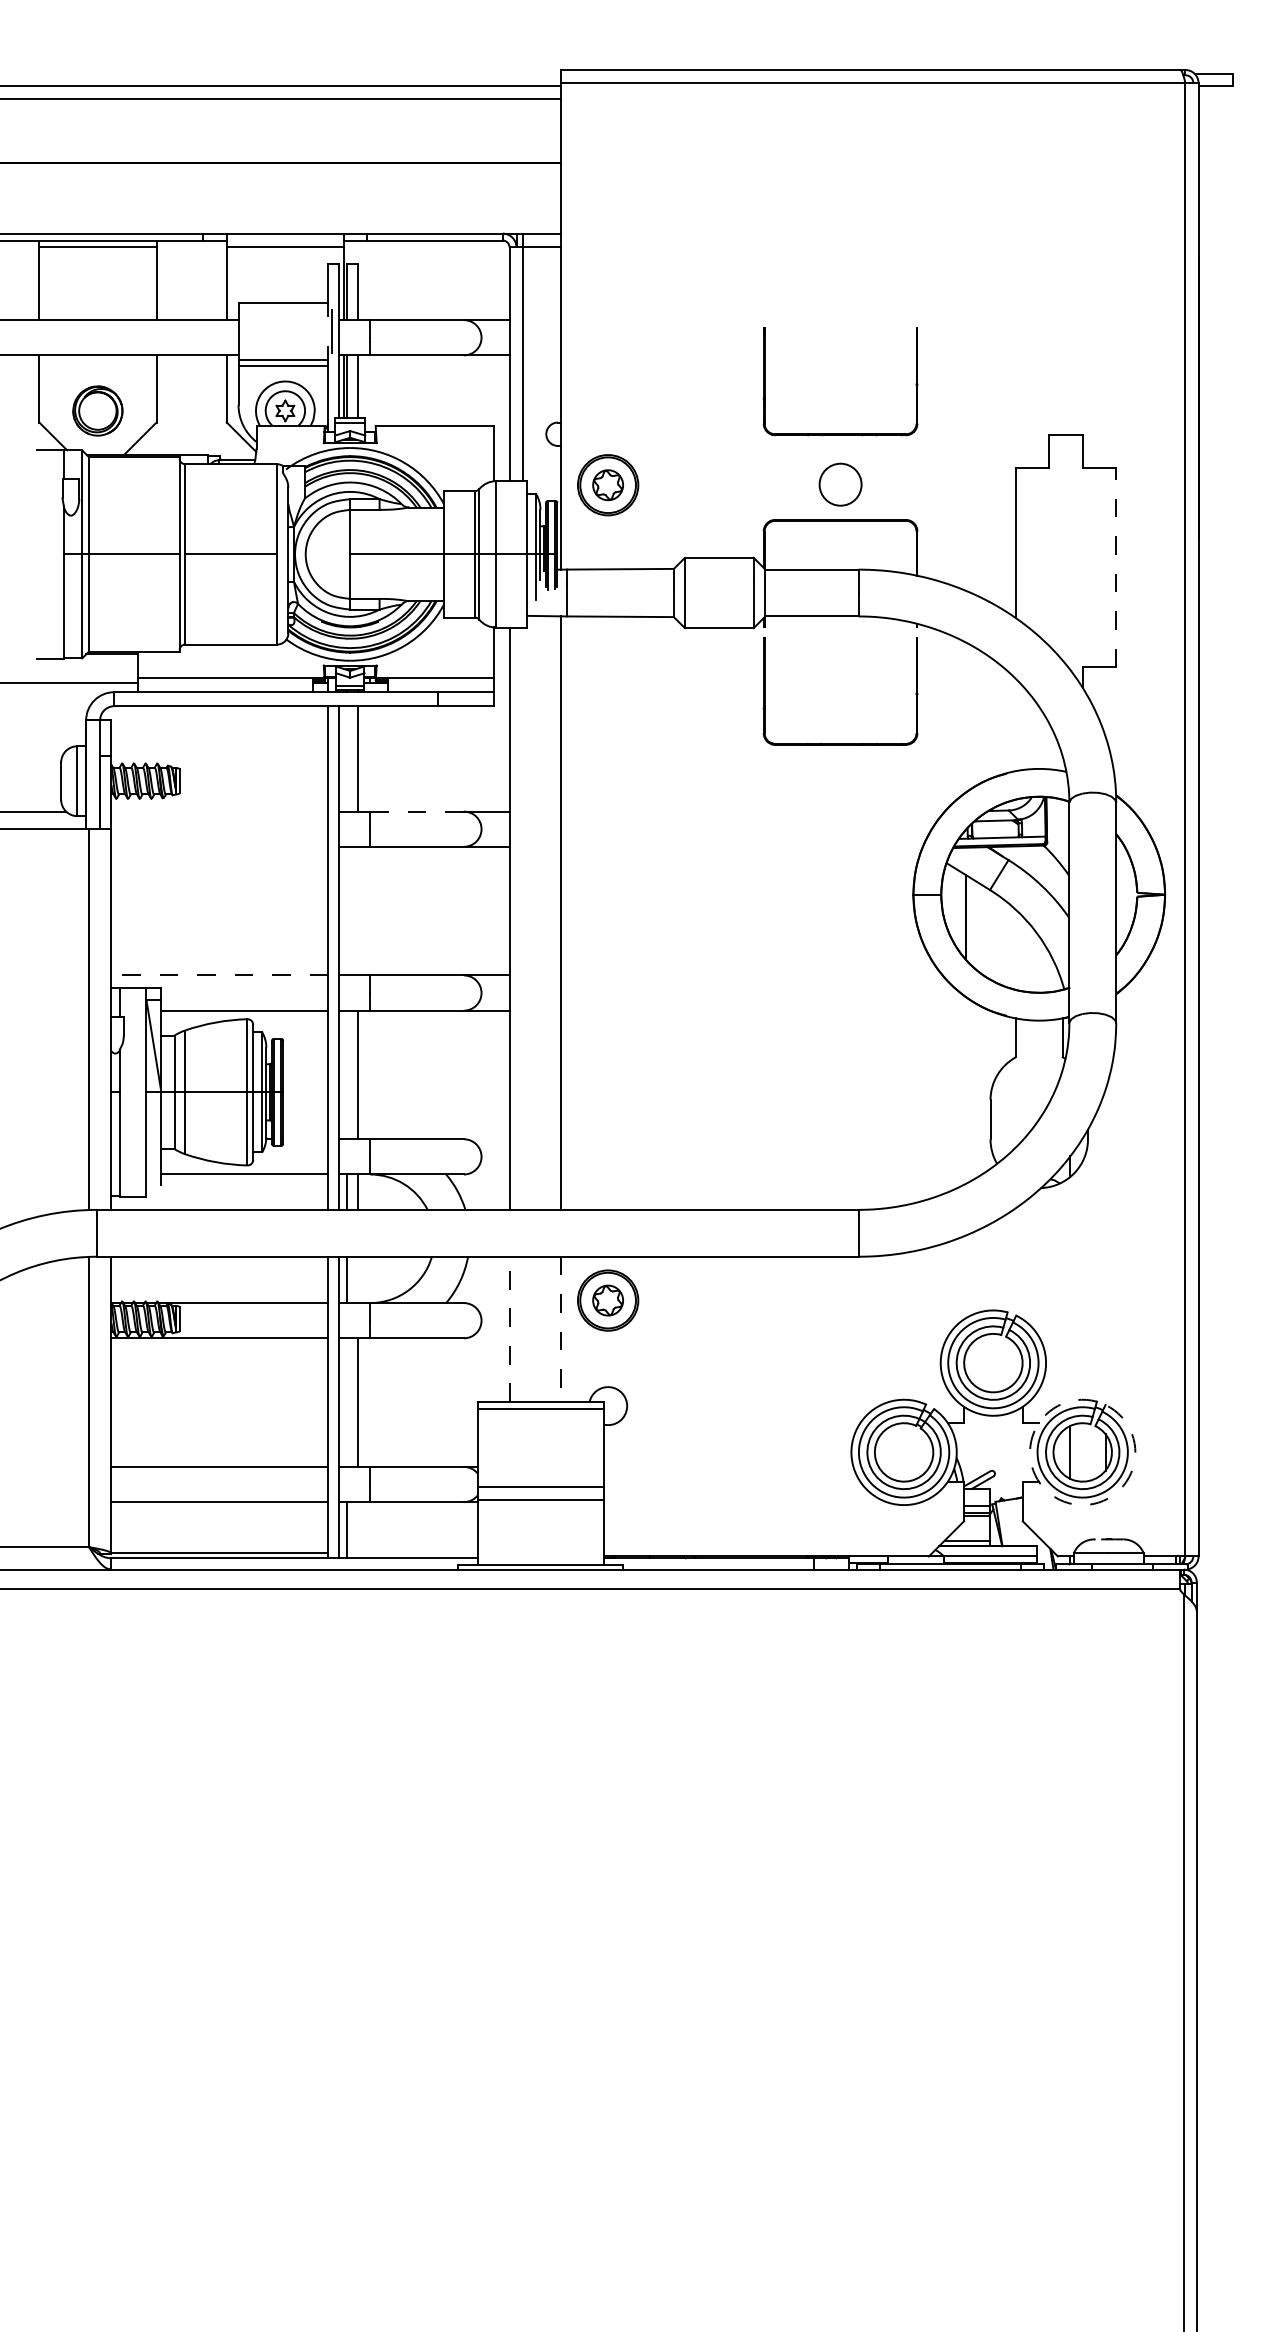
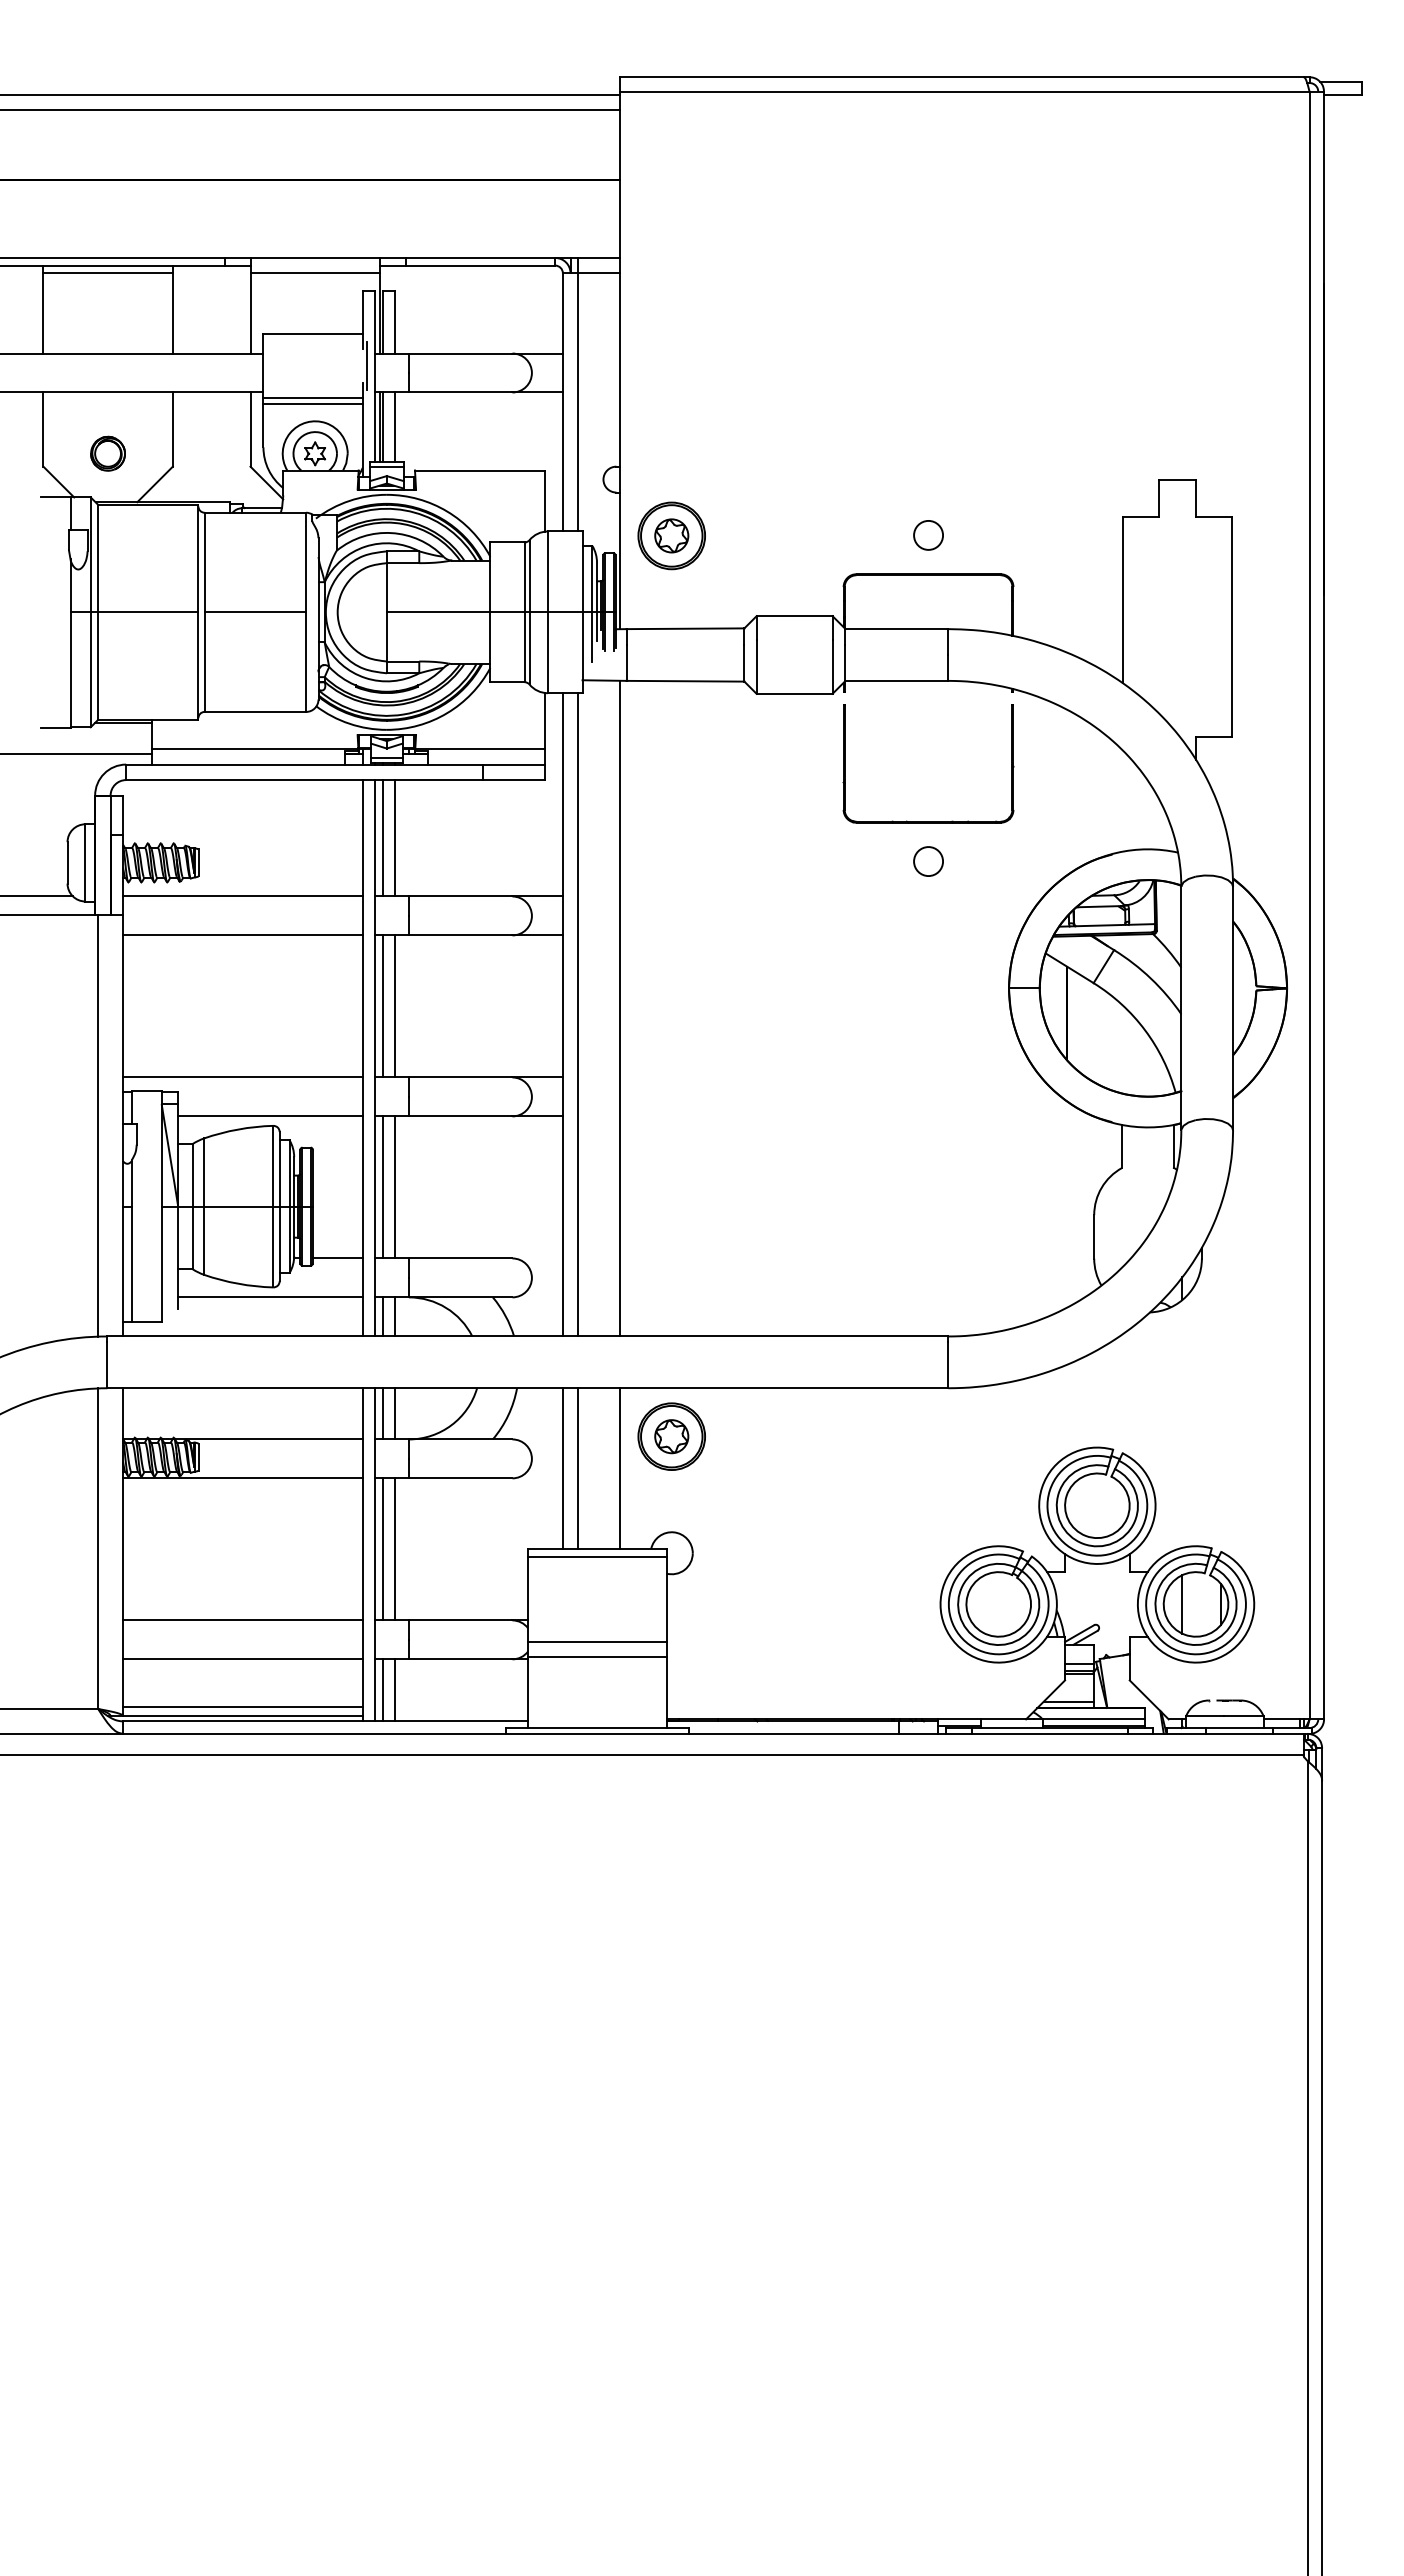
part: (97, 410) -> (107, 453), size x0.62
part: (840, 434) -> (928, 479), removed
circle: (840, 484) -> (928, 535), size x0.62
line: (1115, 567) -> (1232, 626), dashed -> solid
line: (347, 759) -> (383, 838), added
circle: (840, 779) -> (928, 861), added
line: (219, 811) -> (242, 896), added
line: (416, 811) -> (460, 896), dashed -> solid
line: (219, 846) -> (242, 935), added
line: (347, 911) -> (383, 1006), added
line: (358, 911) -> (395, 1006), added
line: (523, 918) -> (578, 1014), added
line: (219, 975) -> (242, 1077), dashed -> solid
line: (347, 1075) -> (383, 1187), added
line: (305, 1139) -> (337, 1258), added
line: (358, 1279) -> (395, 1413), added
line: (509, 1329) -> (562, 1468), dashed -> solid
line: (523, 1329) -> (578, 1468), added
line: (561, 1330) -> (620, 1469), dashed -> solid
line: (347, 1402) -> (383, 1549), added
arc: (1064, 1501) -> (1175, 1658), dashed -> solid
line: (358, 1530) -> (395, 1690), added
line: (219, 1544) -> (242, 1706), added

